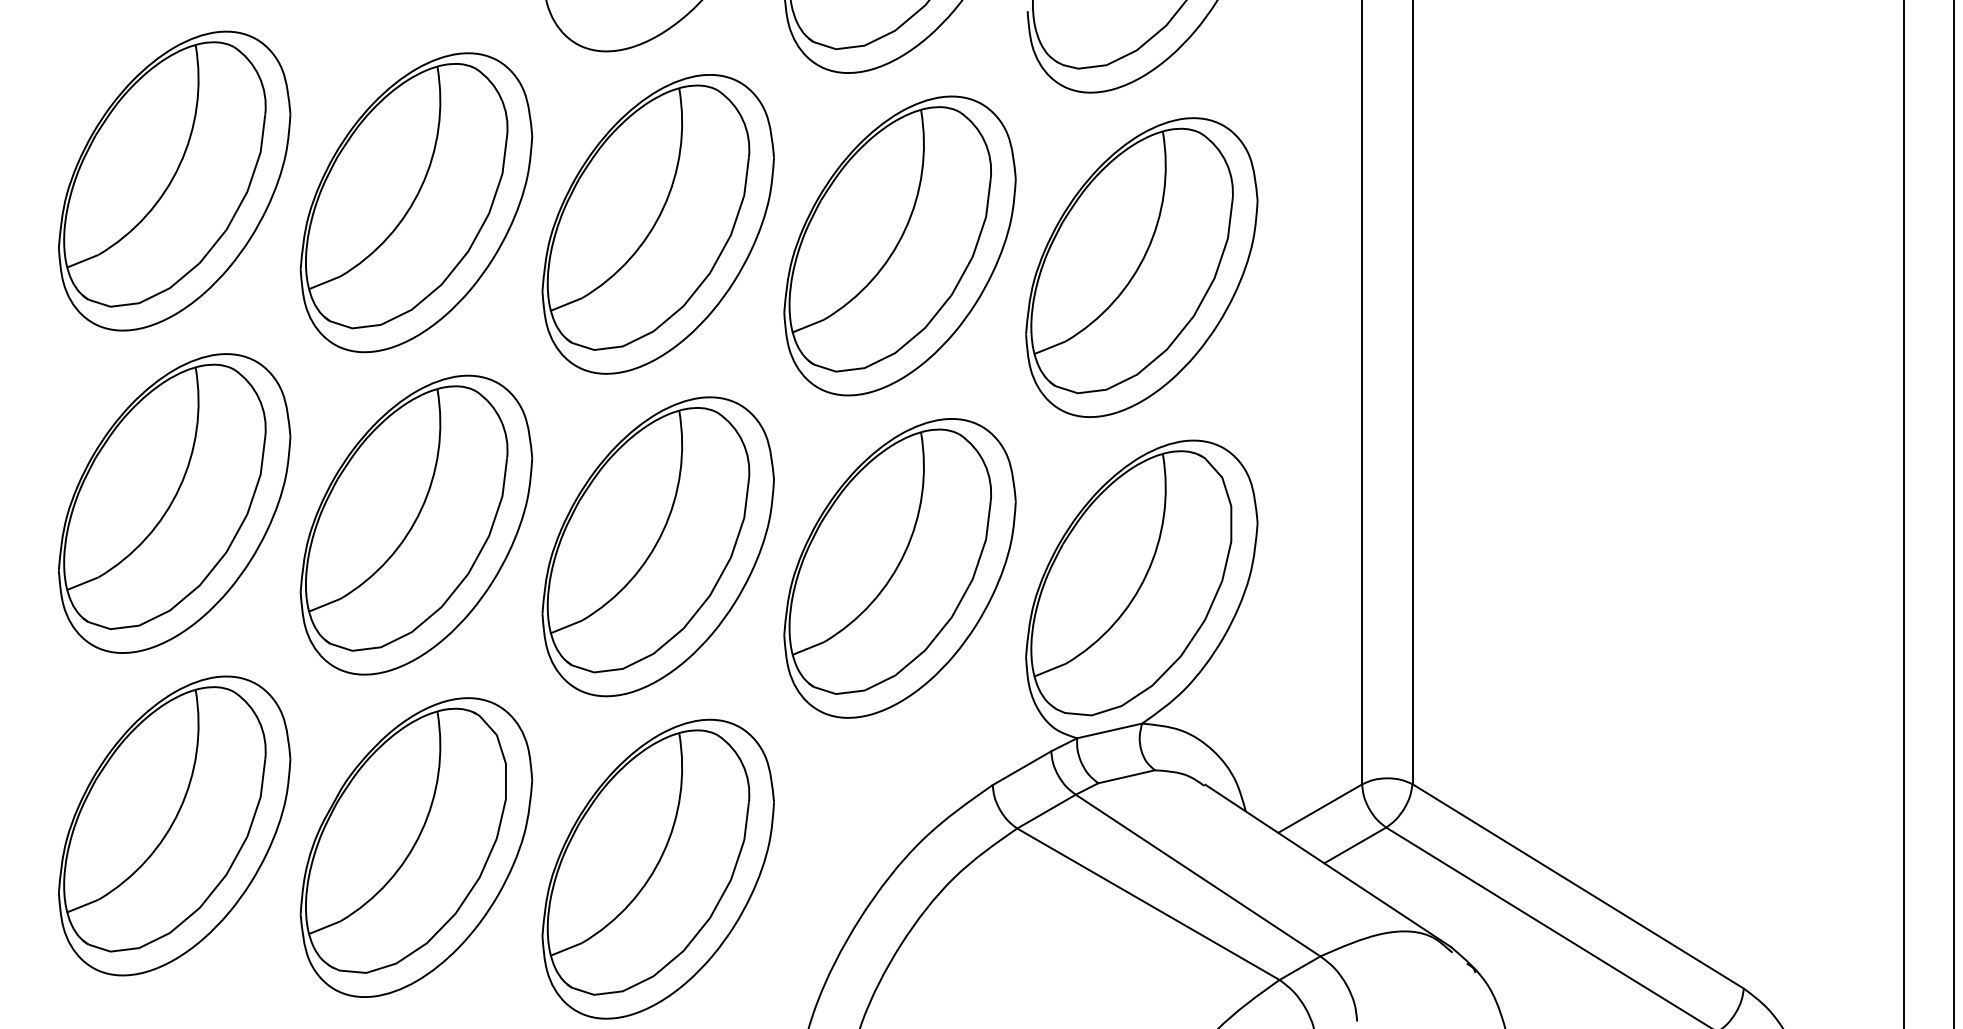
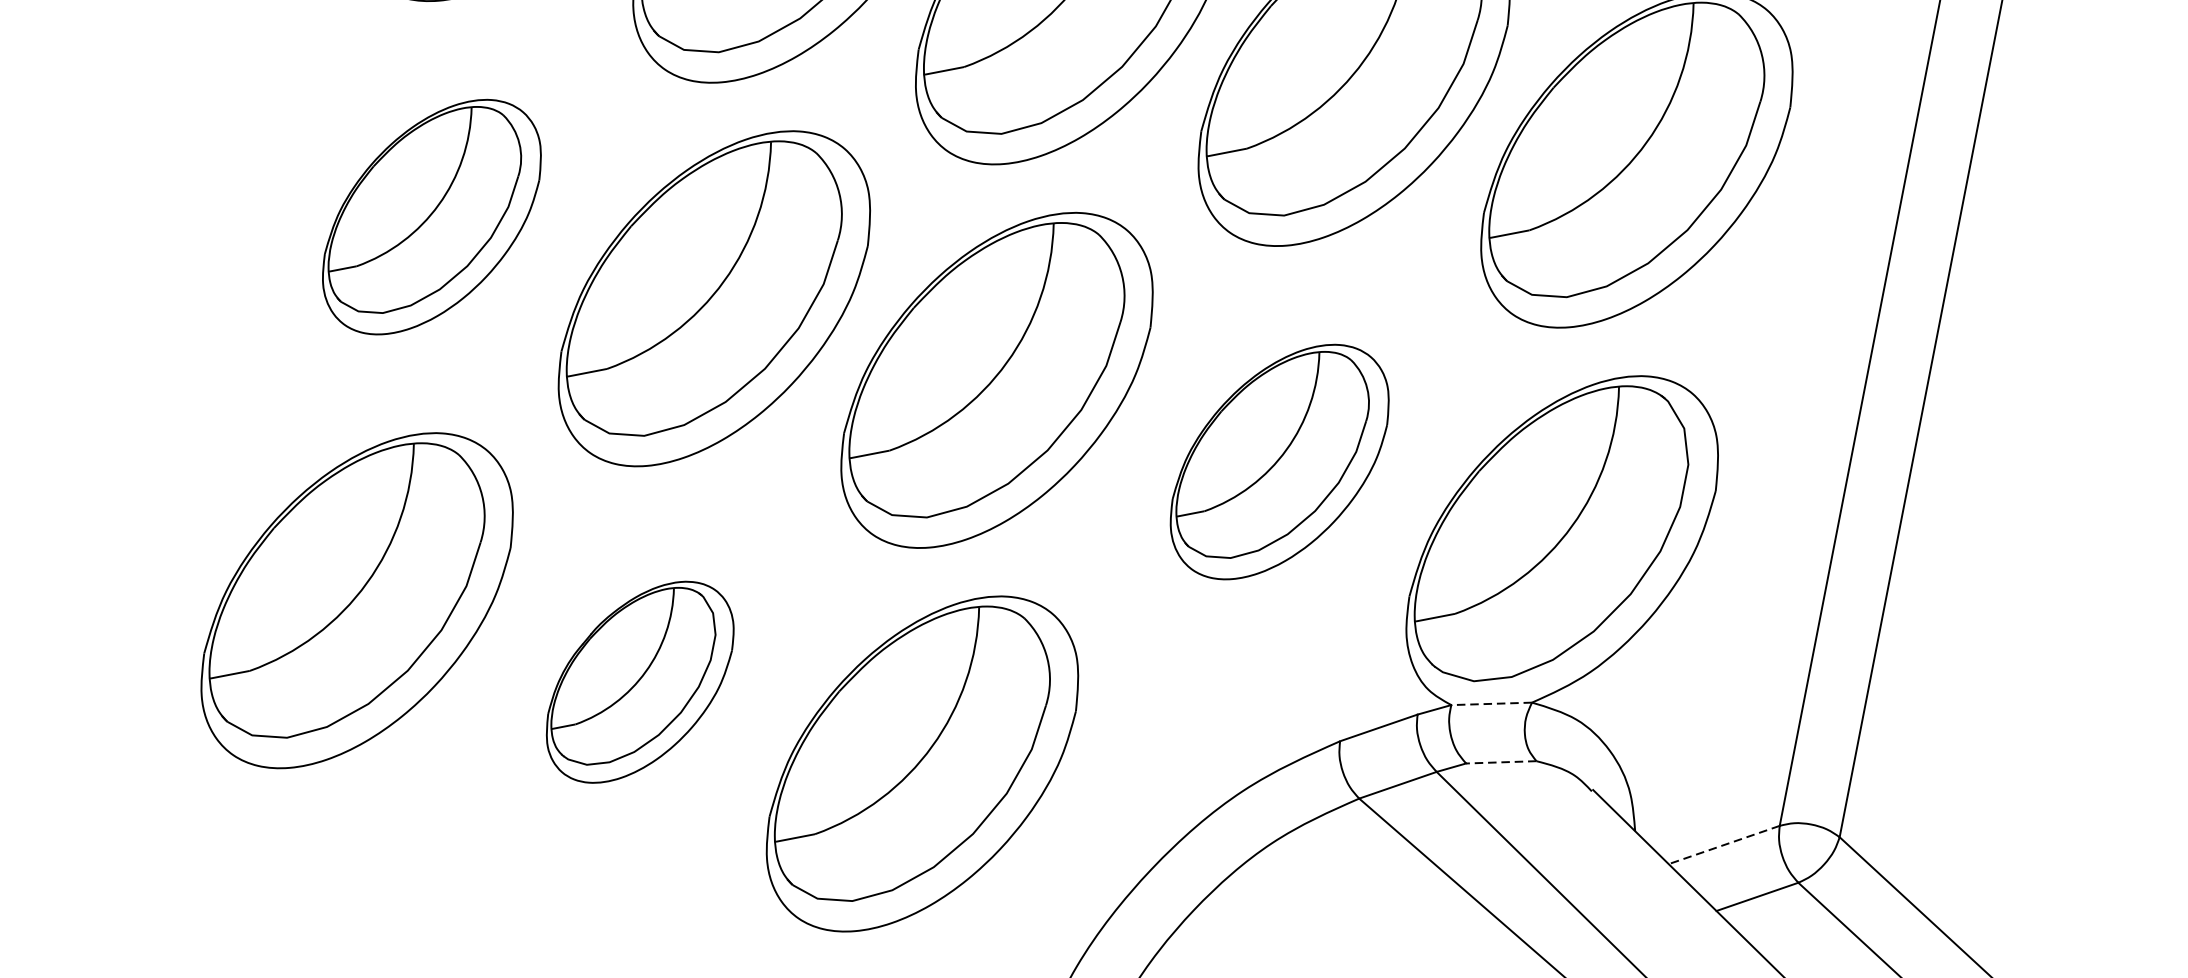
part: (174, 503) -> (431, 217), size x0.7
part: (899, 568) -> (1279, 462), size x0.7
line: (1109, 731) -> (1491, 704), solid -> dashed
line: (1126, 776) -> (1501, 761), solid -> dashed
line: (1319, 808) -> (1723, 844), solid -> dashed
part: (416, 847) -> (640, 682), size x0.6

